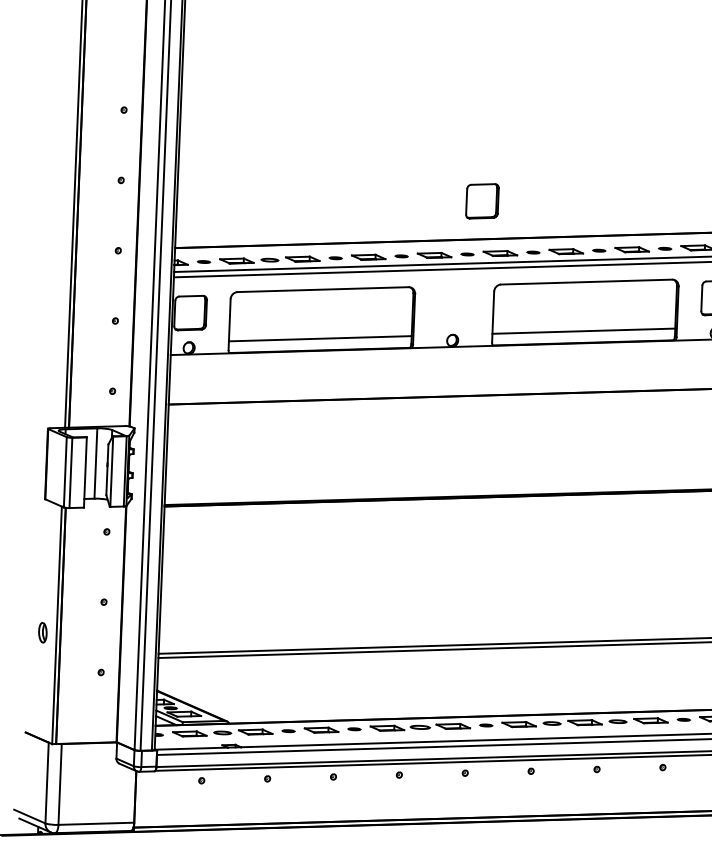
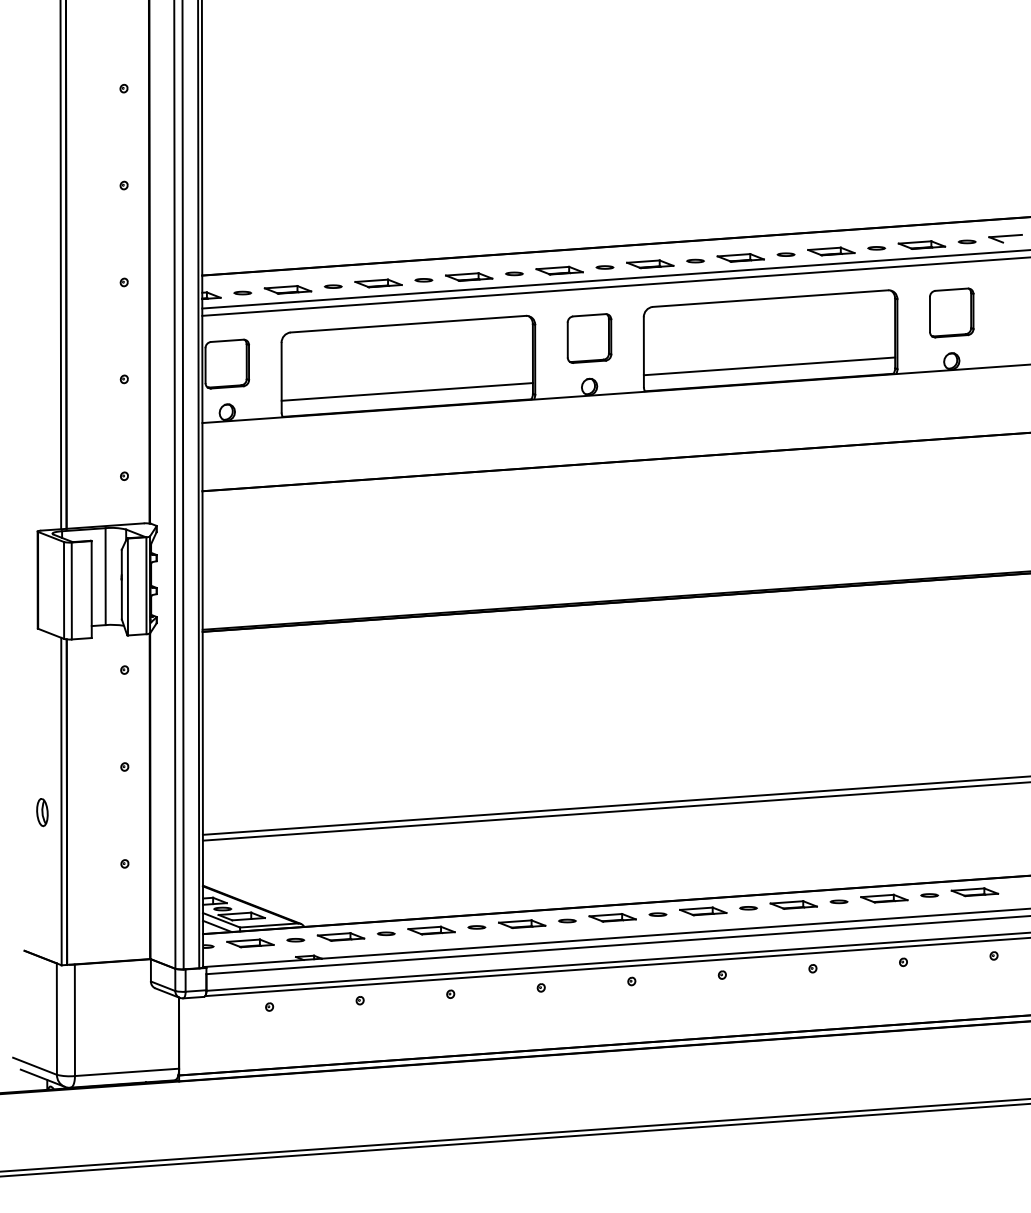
part: (482, 201) -> (589, 338), moved
part: (269, 259) -> (332, 286), size x0.71
part: (617, 721) -> (838, 901), size x0.71
part: (552, 723) -> (748, 908), size x0.71
part: (420, 727) -> (567, 920), size x0.62
part: (222, 733) -> (295, 940), size x0.71

